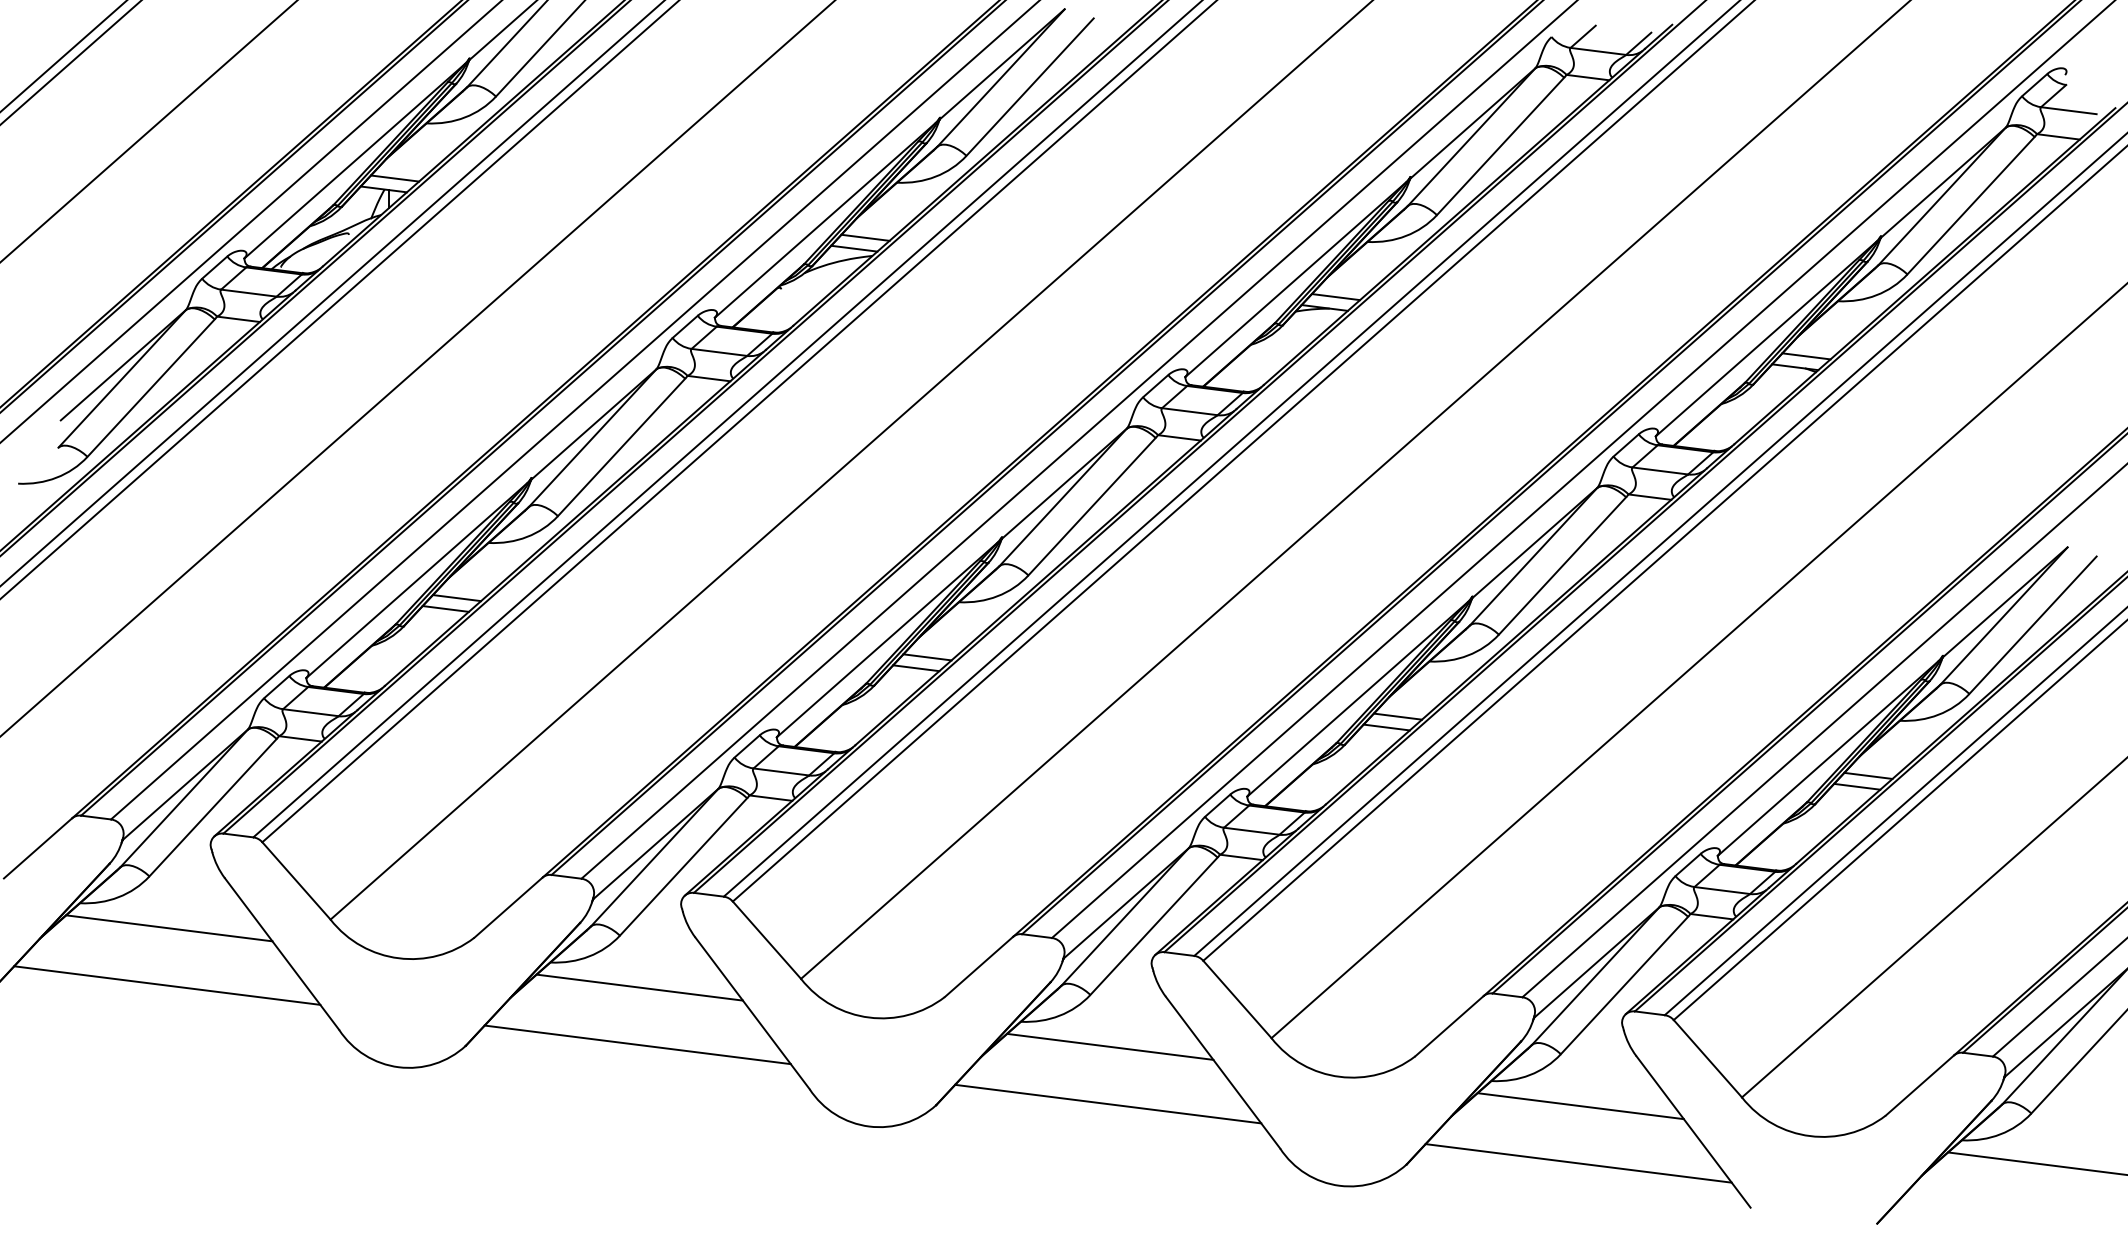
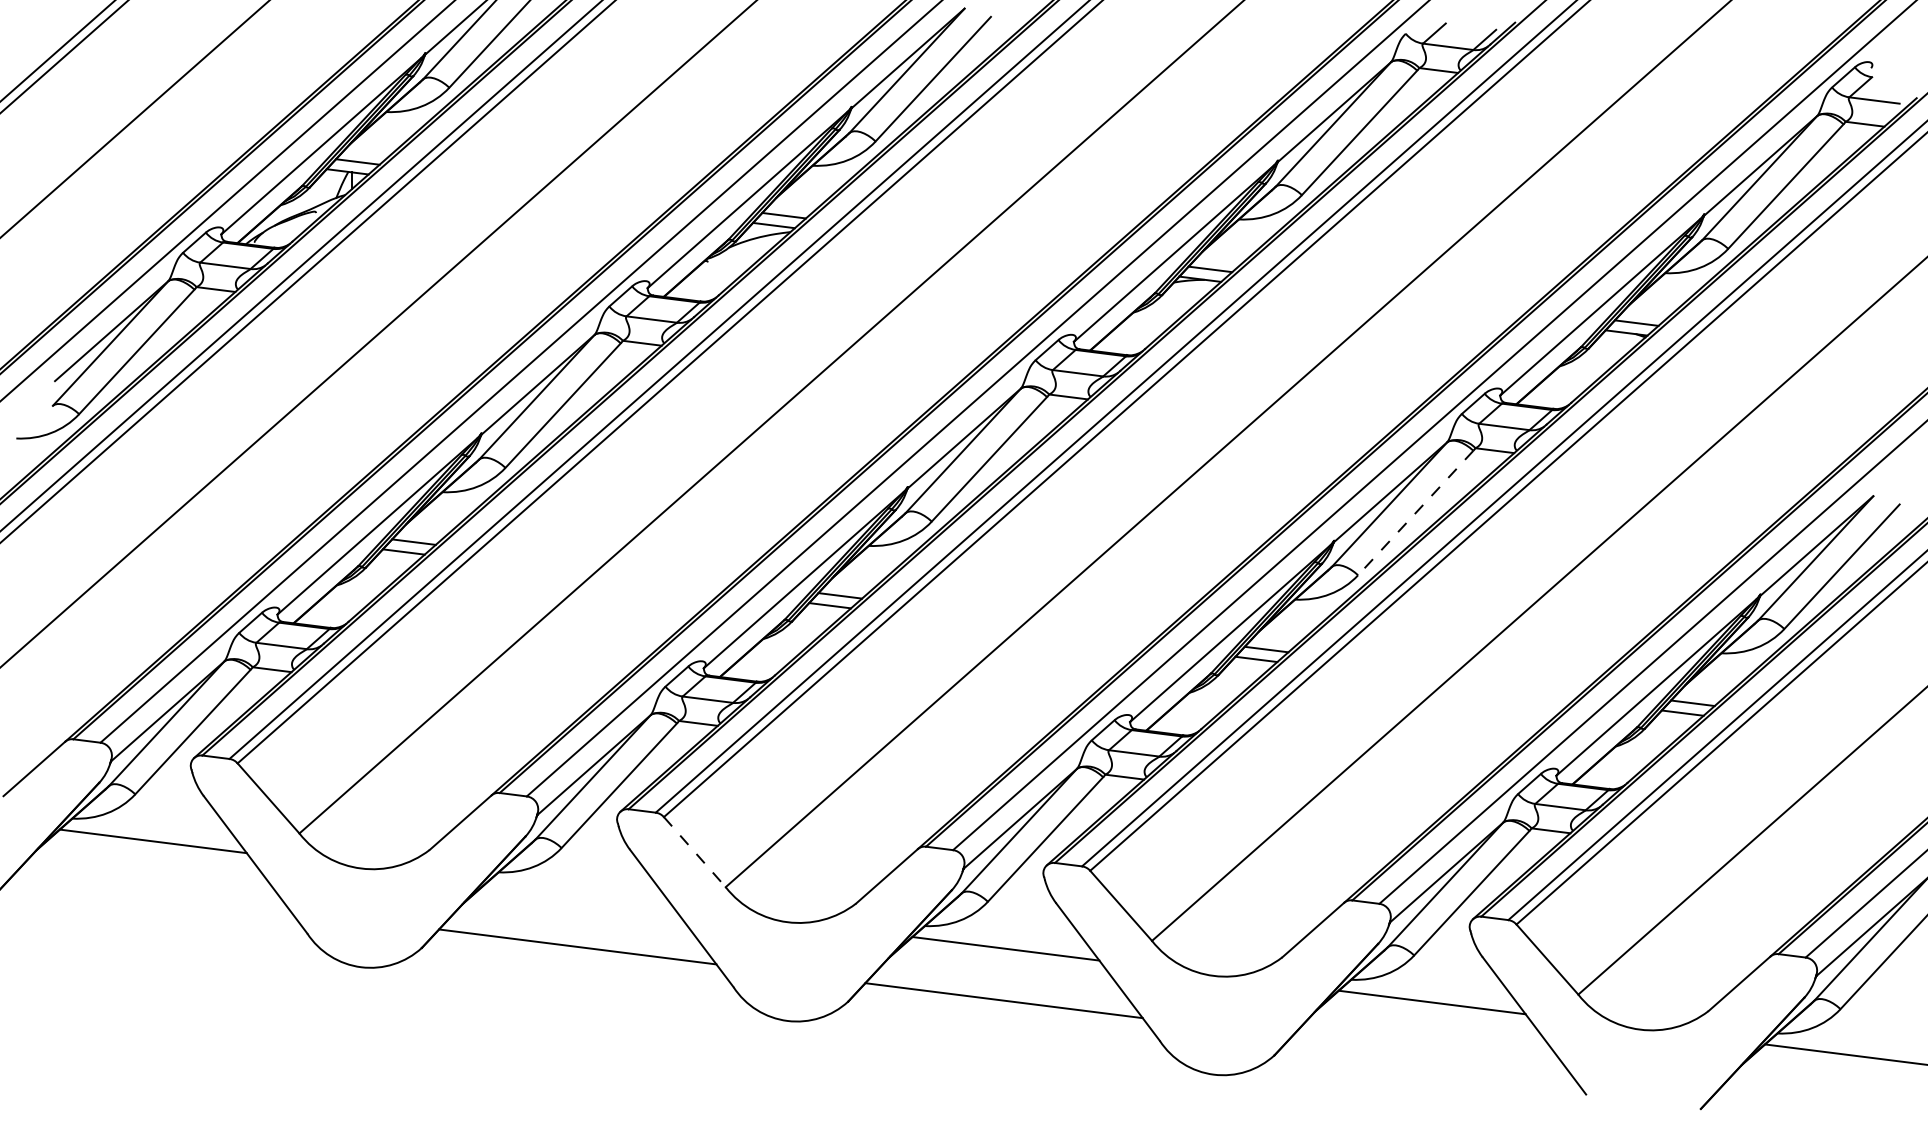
line: (1562, 565) -> (1415, 512), solid -> dashed
line: (766, 940) -> (694, 852), solid -> dashed
line: (167, 985) -> (151, 893), removed
line: (639, 987) -> (579, 894), removed
line: (1578, 1163) -> (1430, 1054), removed

